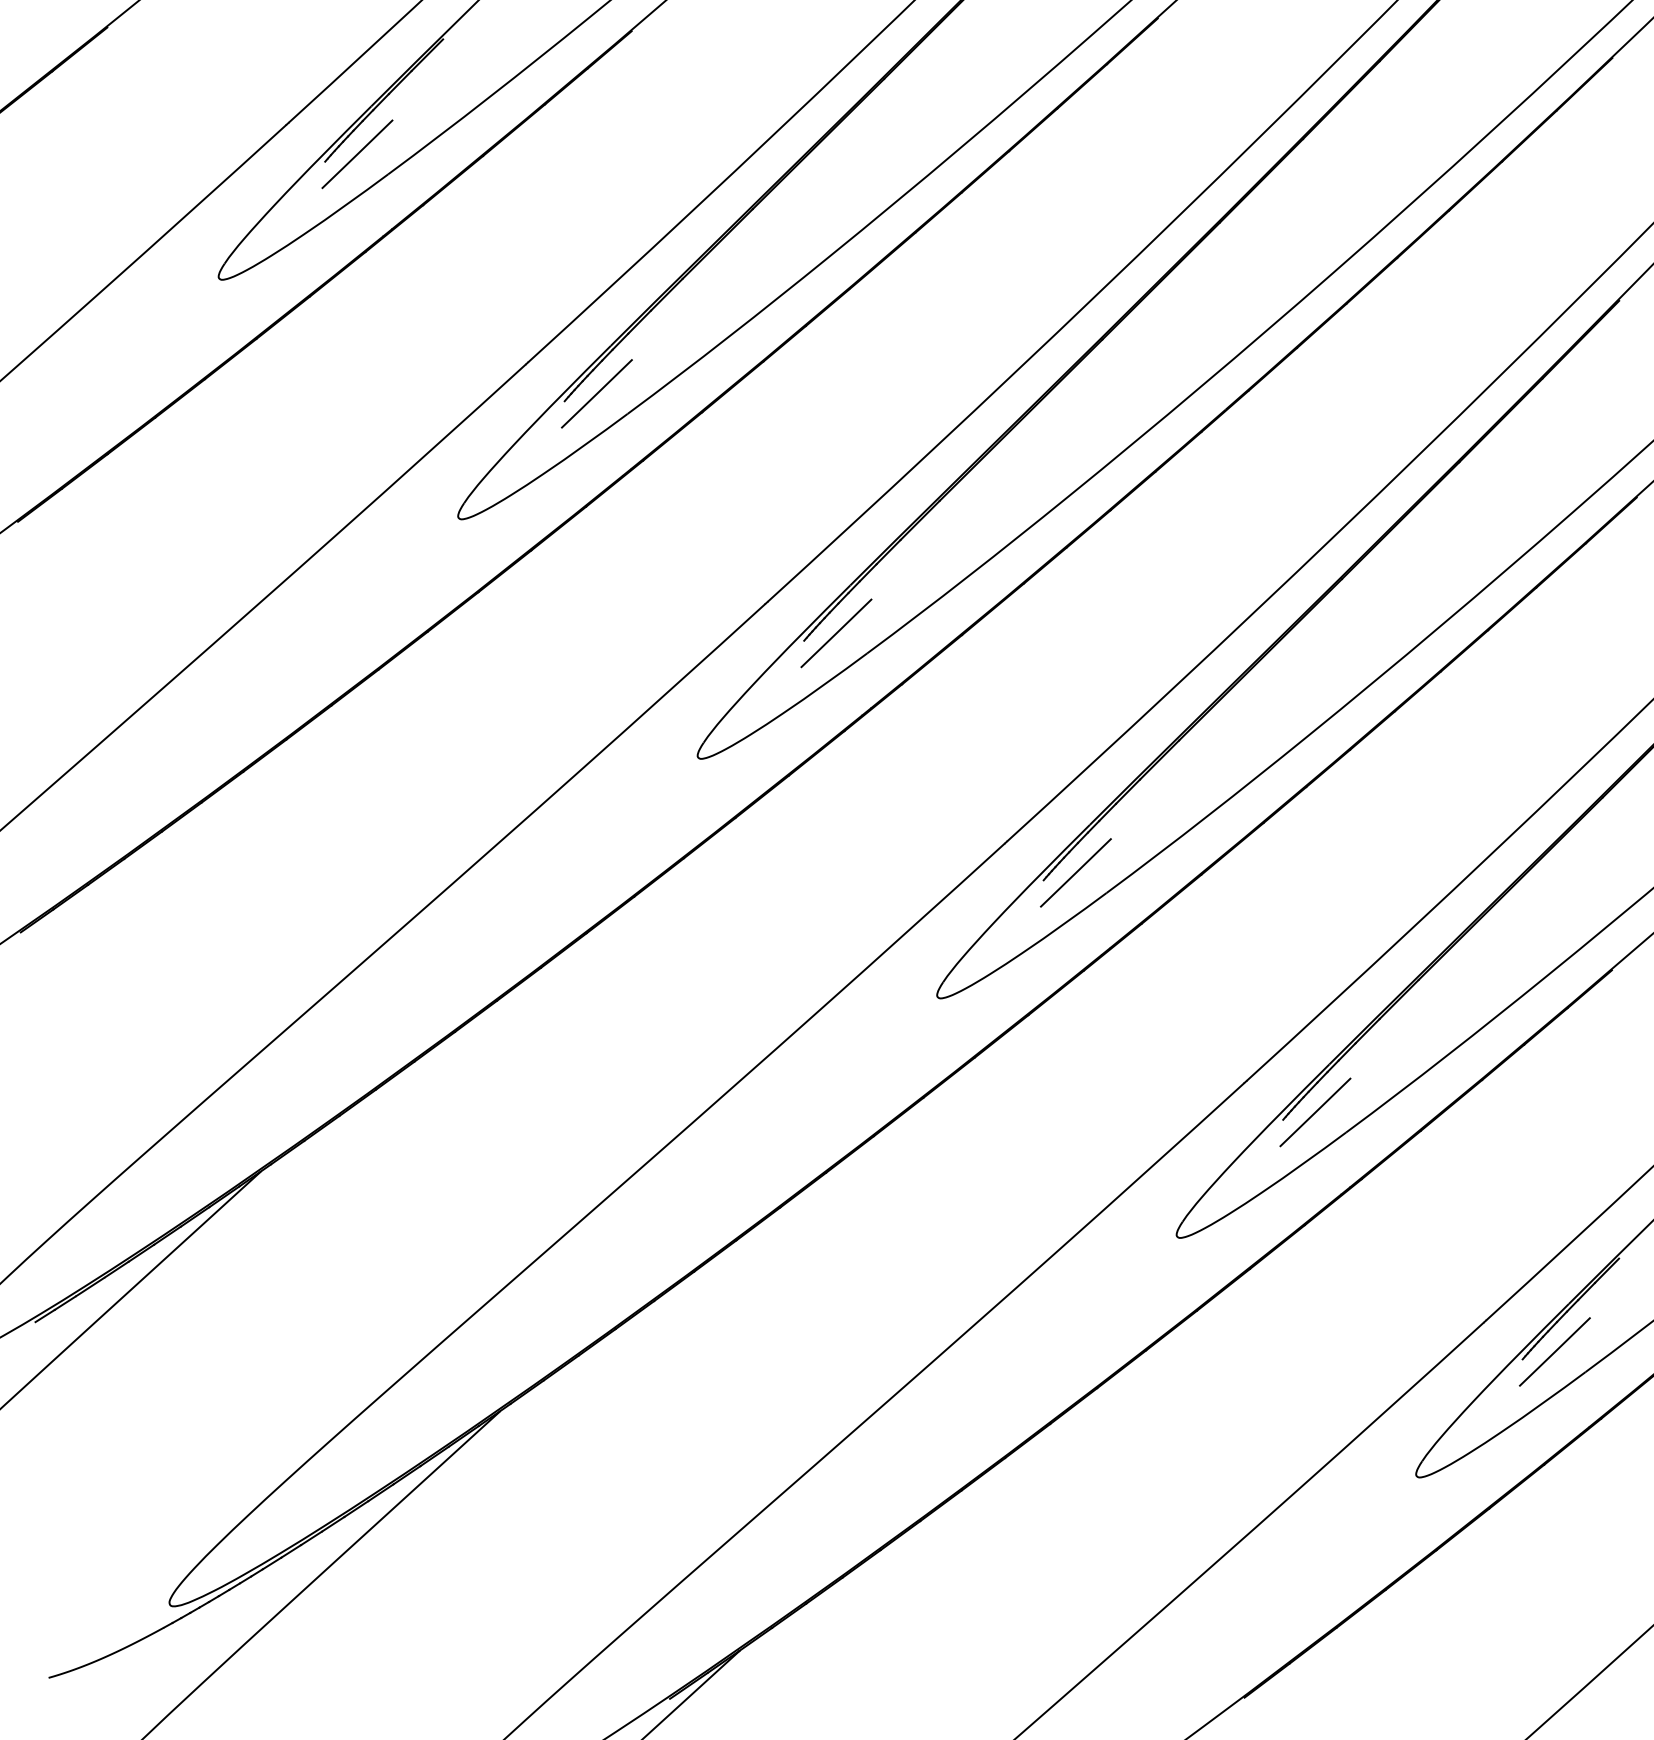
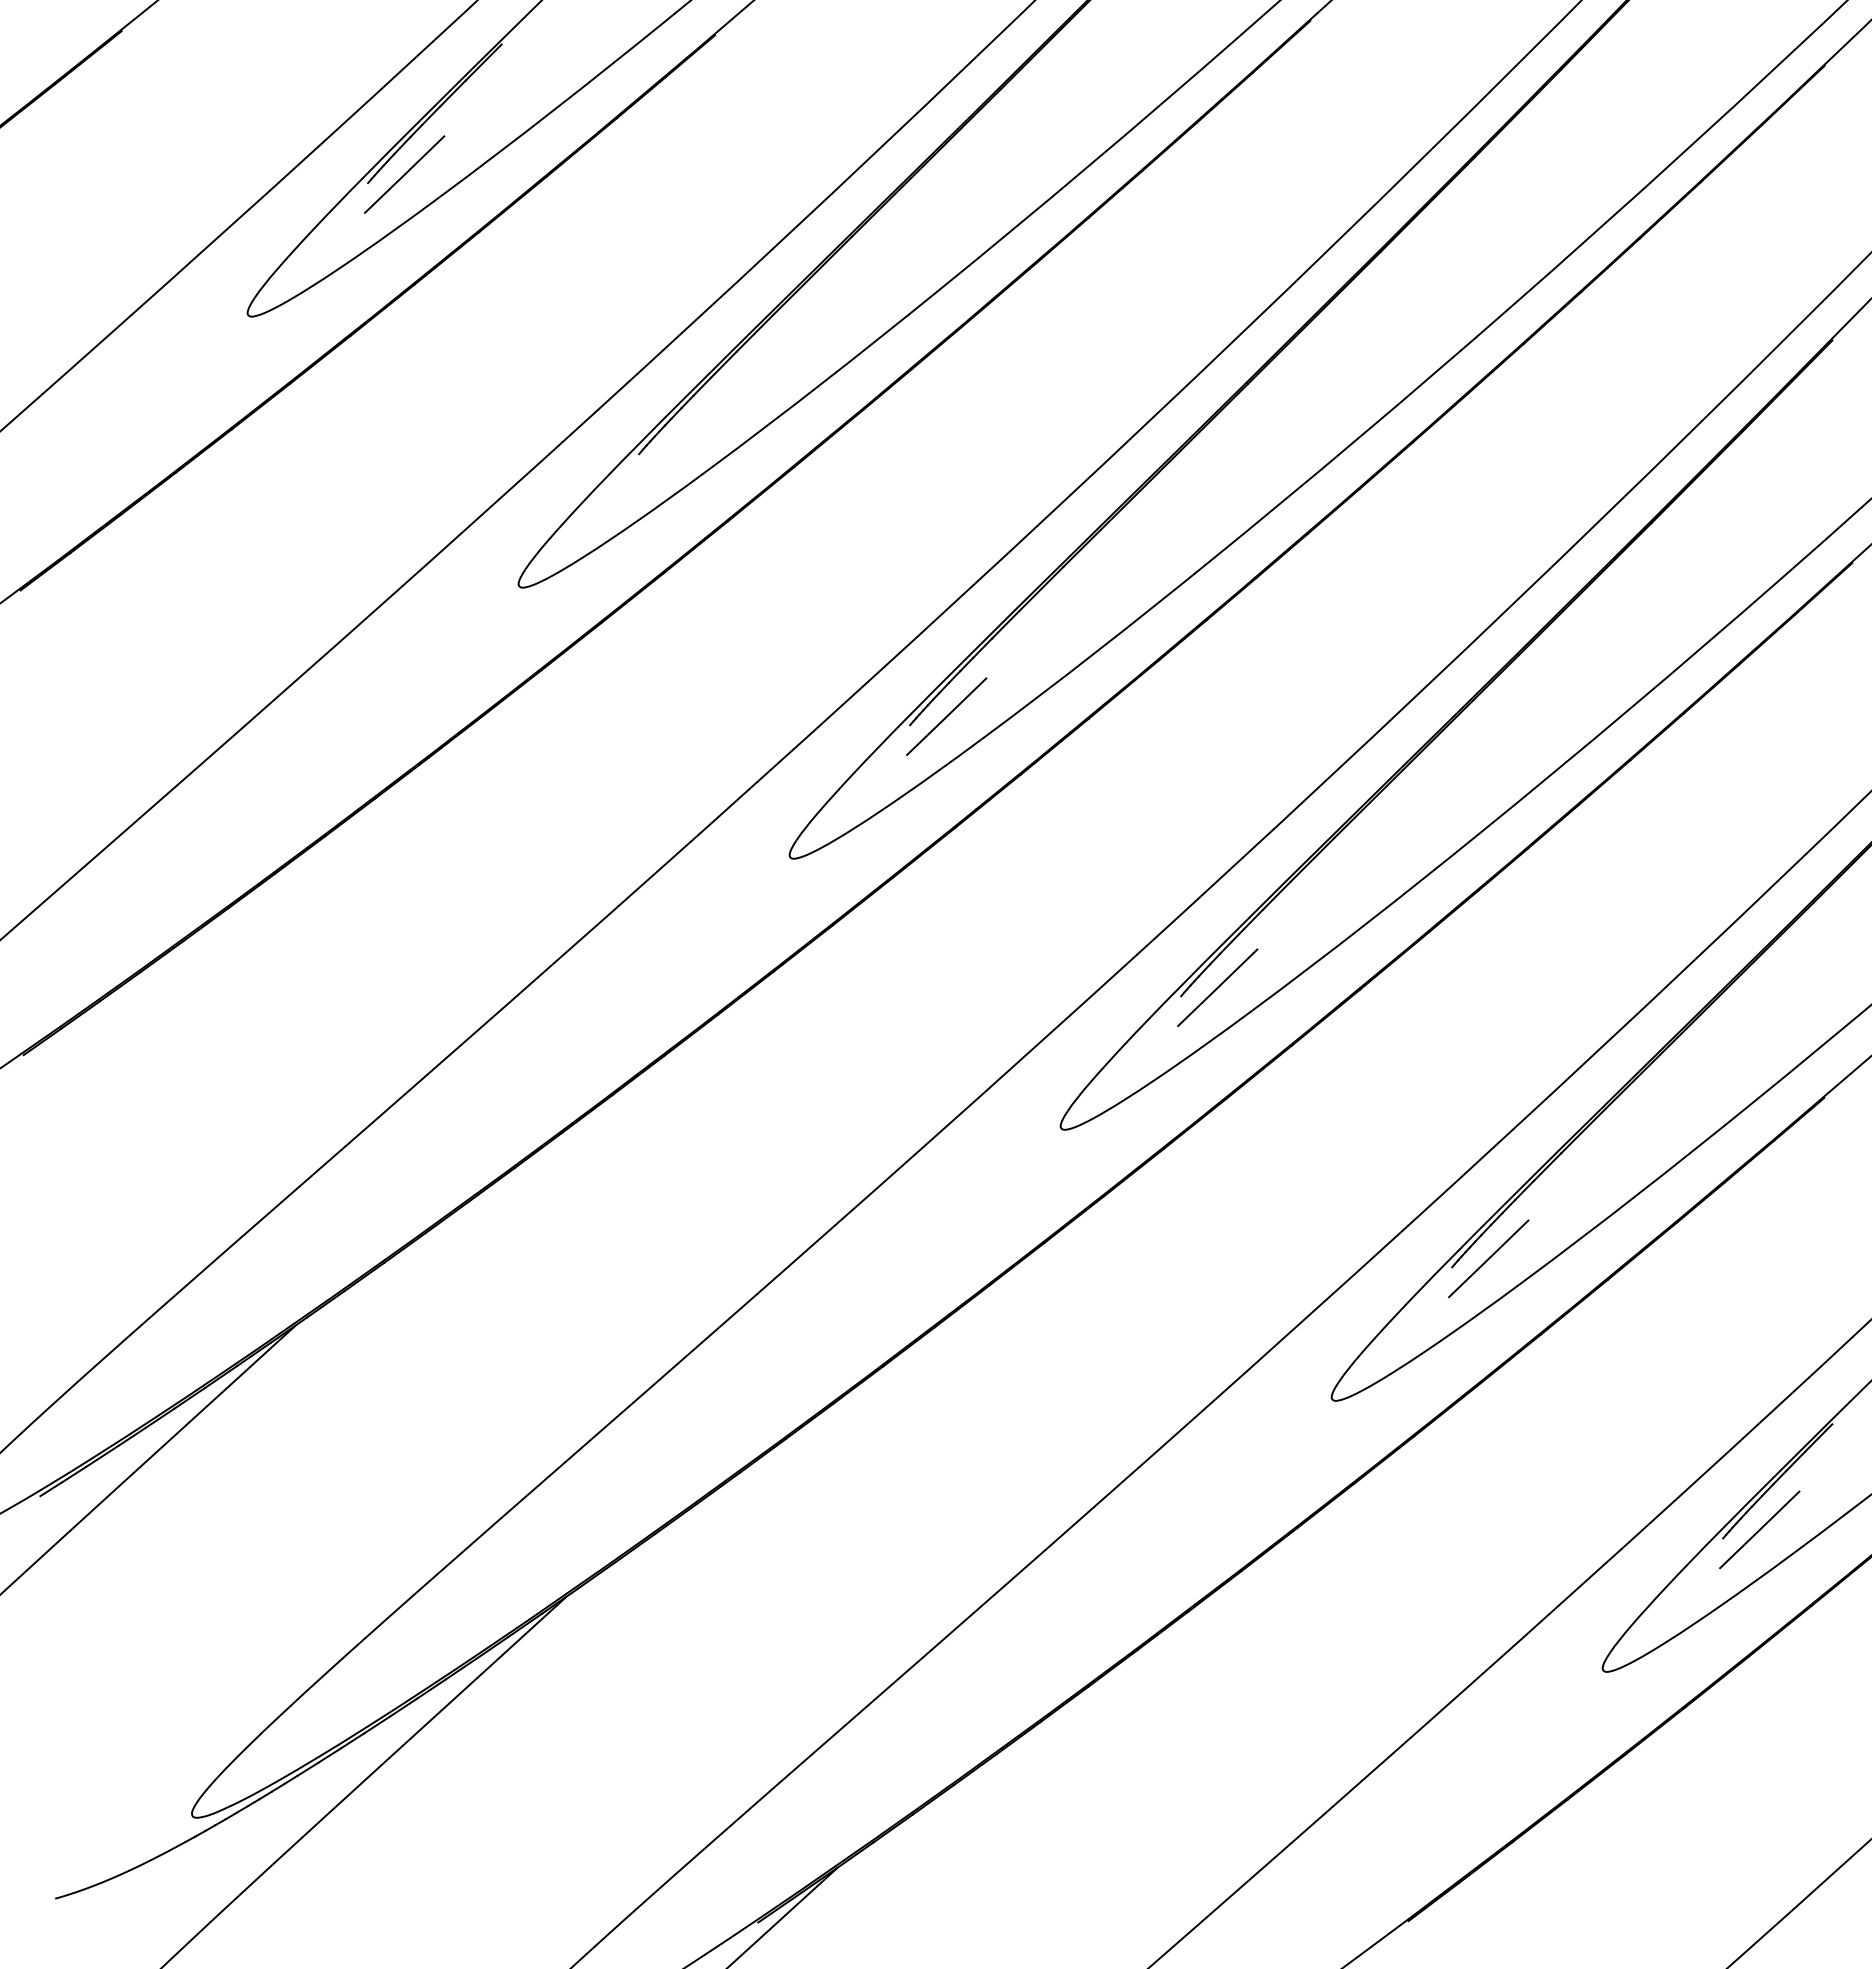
line: (596, 393) -> (675, 445), removed

